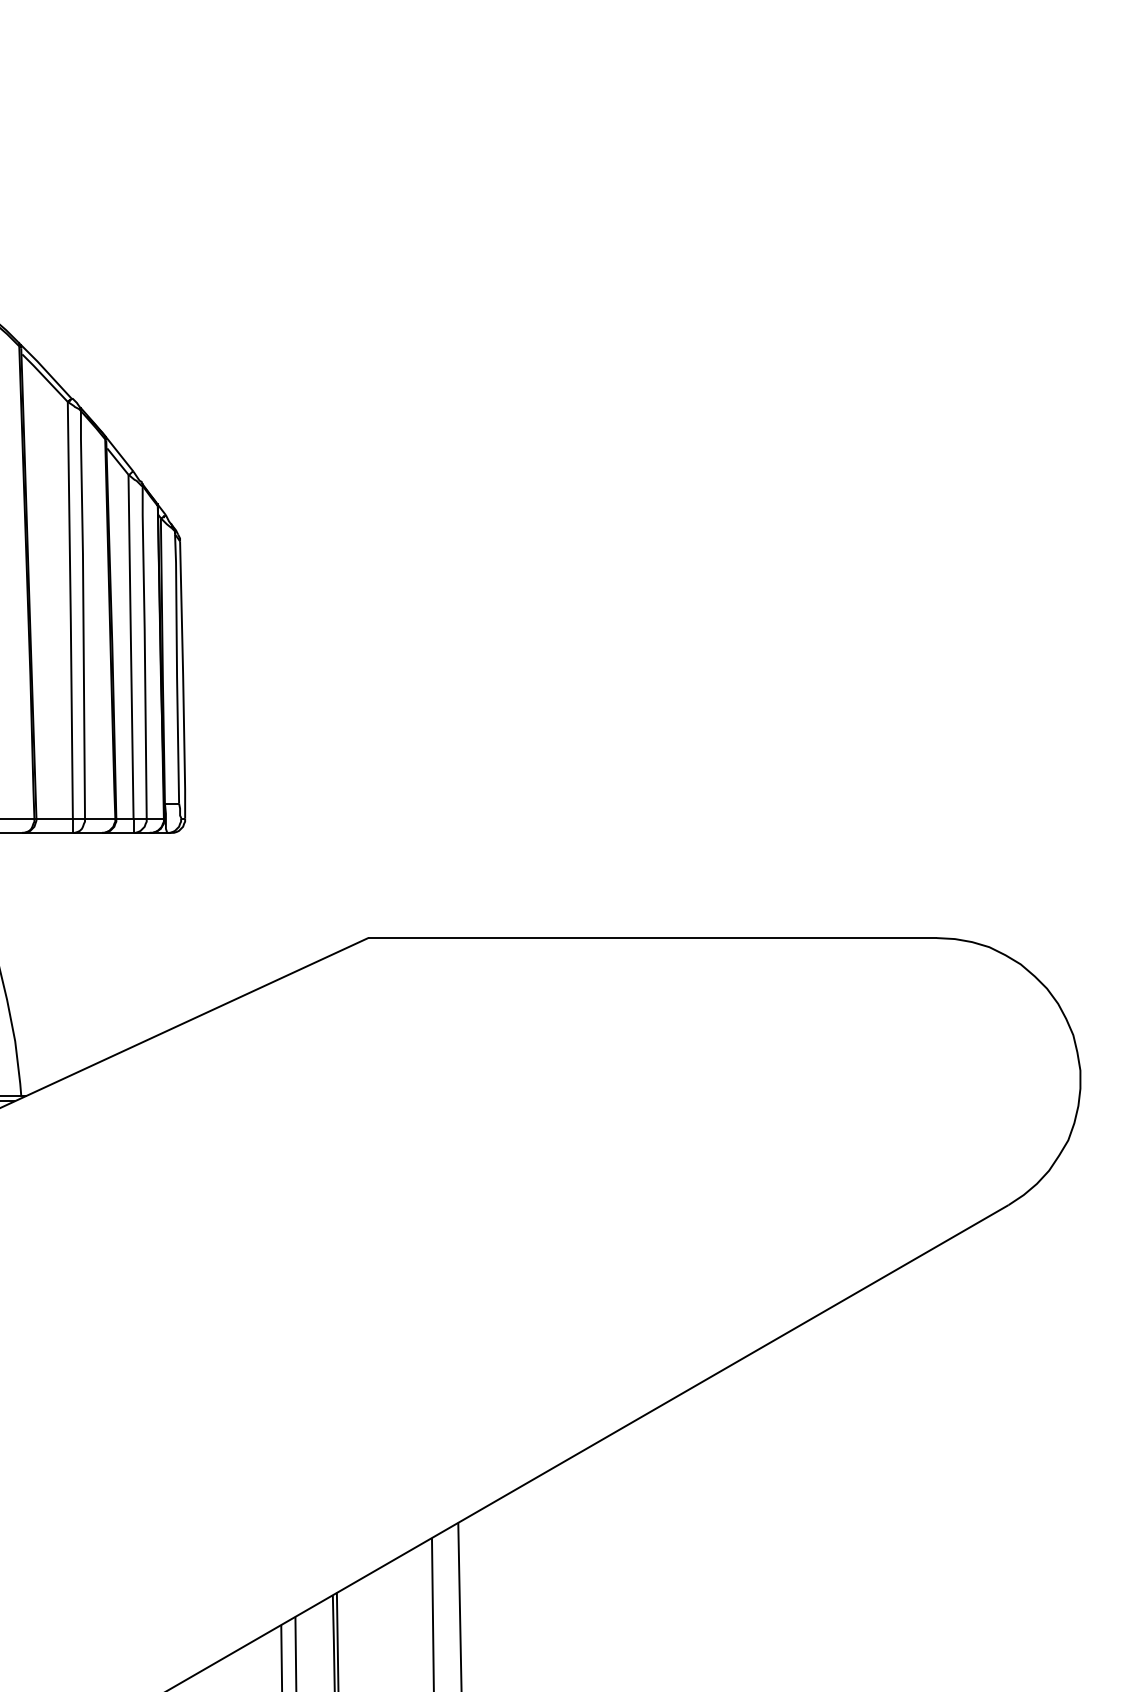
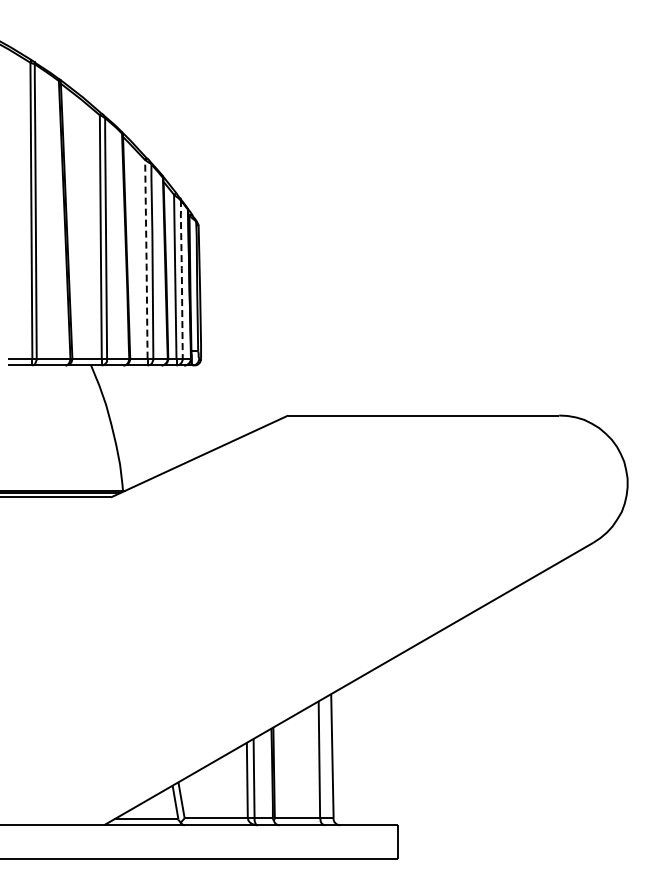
line: (70, 610) -> (146, 259), solid -> dashed
line: (144, 650) -> (181, 278), solid -> dashed

